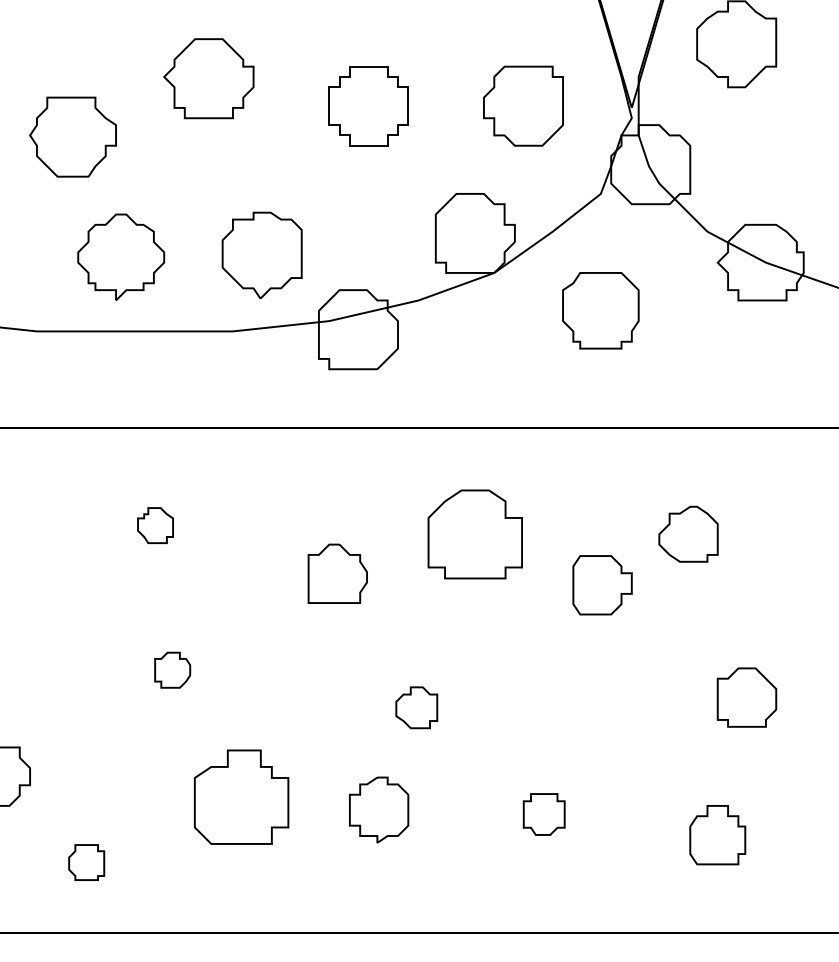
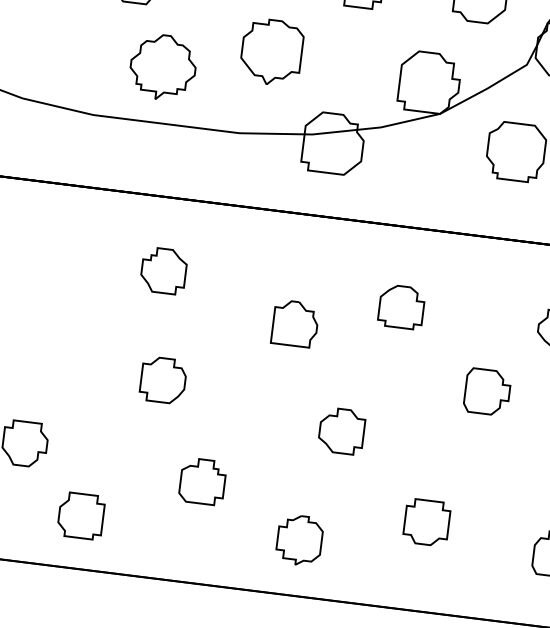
part: (261, 254) -> (271, 51), moved
part: (155, 525) -> (163, 270), size x1.67
part: (475, 533) -> (401, 306), size x0.62
part: (602, 585) -> (487, 392), moved
part: (172, 670) -> (163, 380), size x1.67
part: (416, 707) -> (341, 430), size x1.43
part: (241, 797) -> (202, 481), size x0.62
part: (379, 809) -> (299, 540), moved
part: (544, 814) -> (427, 522), size x1.43
part: (86, 862) -> (81, 515), size x1.67

